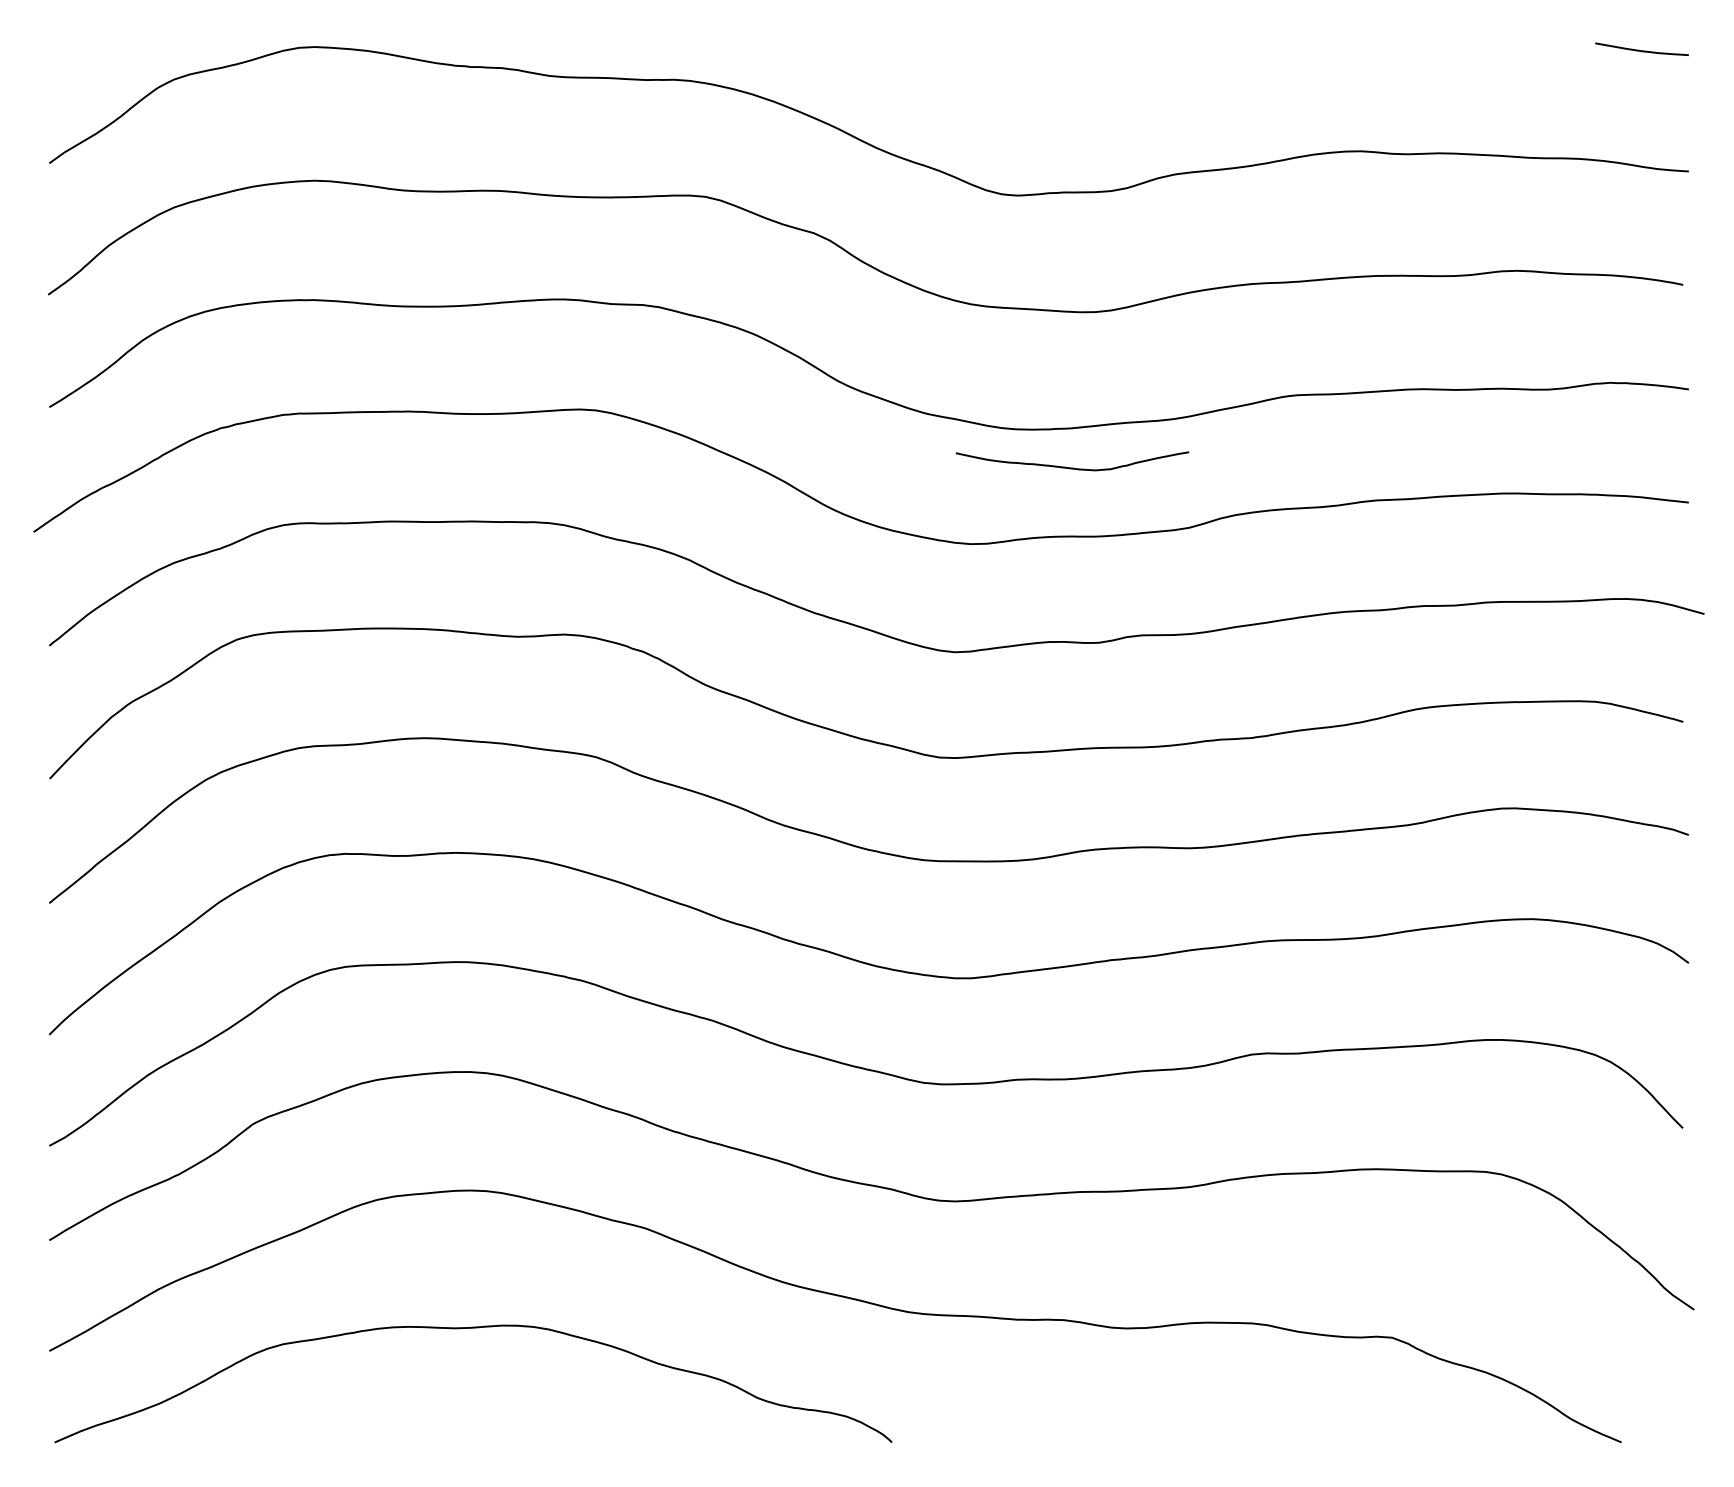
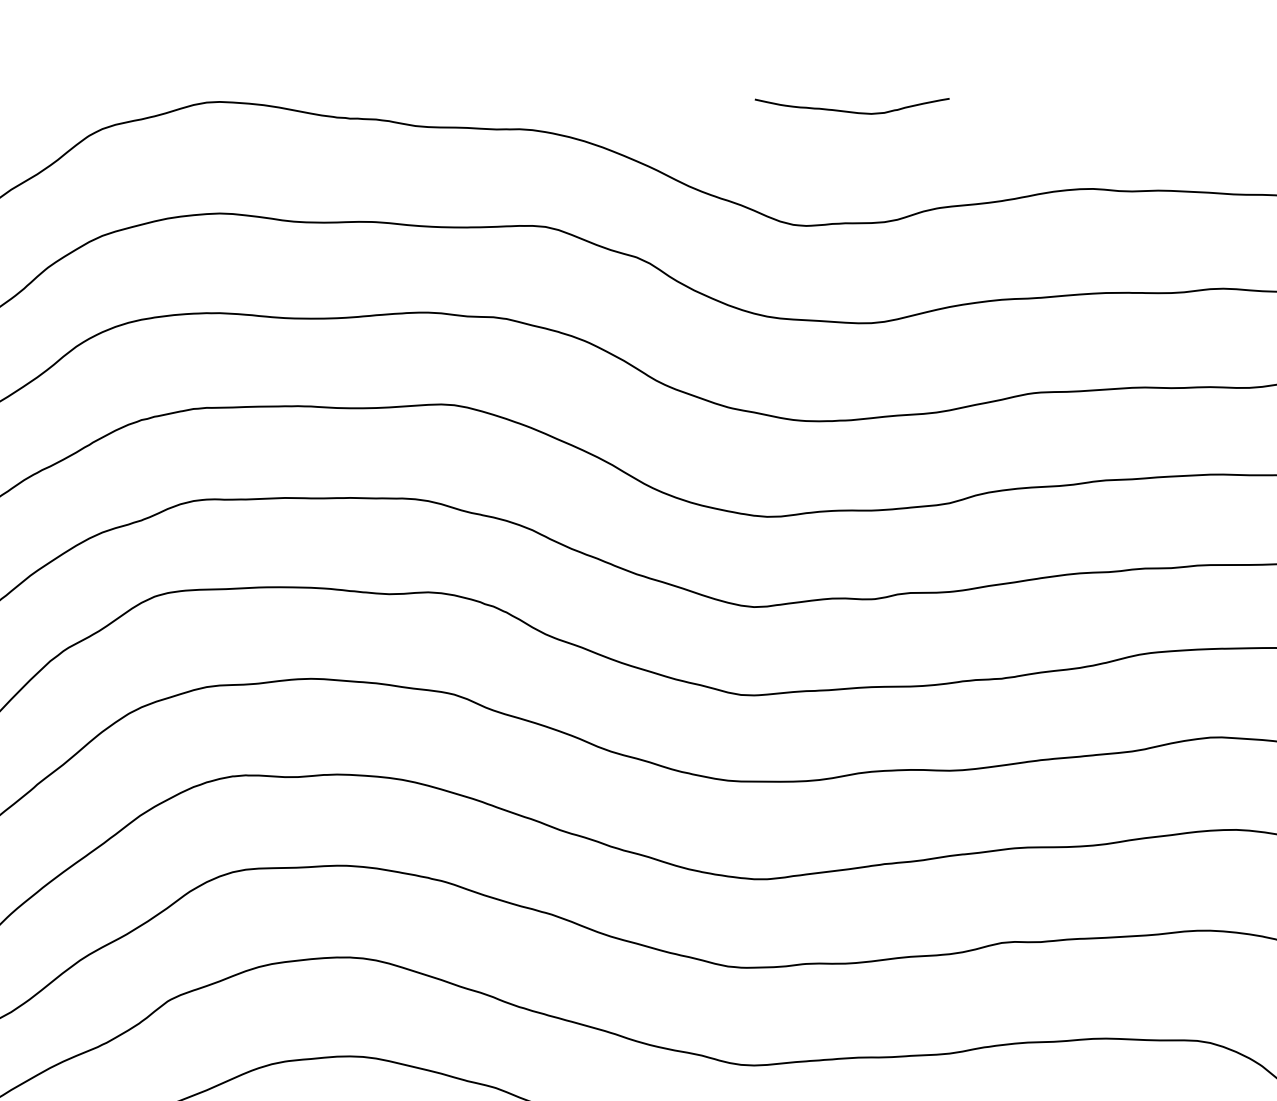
curve: (1072, 467) -> (852, 111), moved

